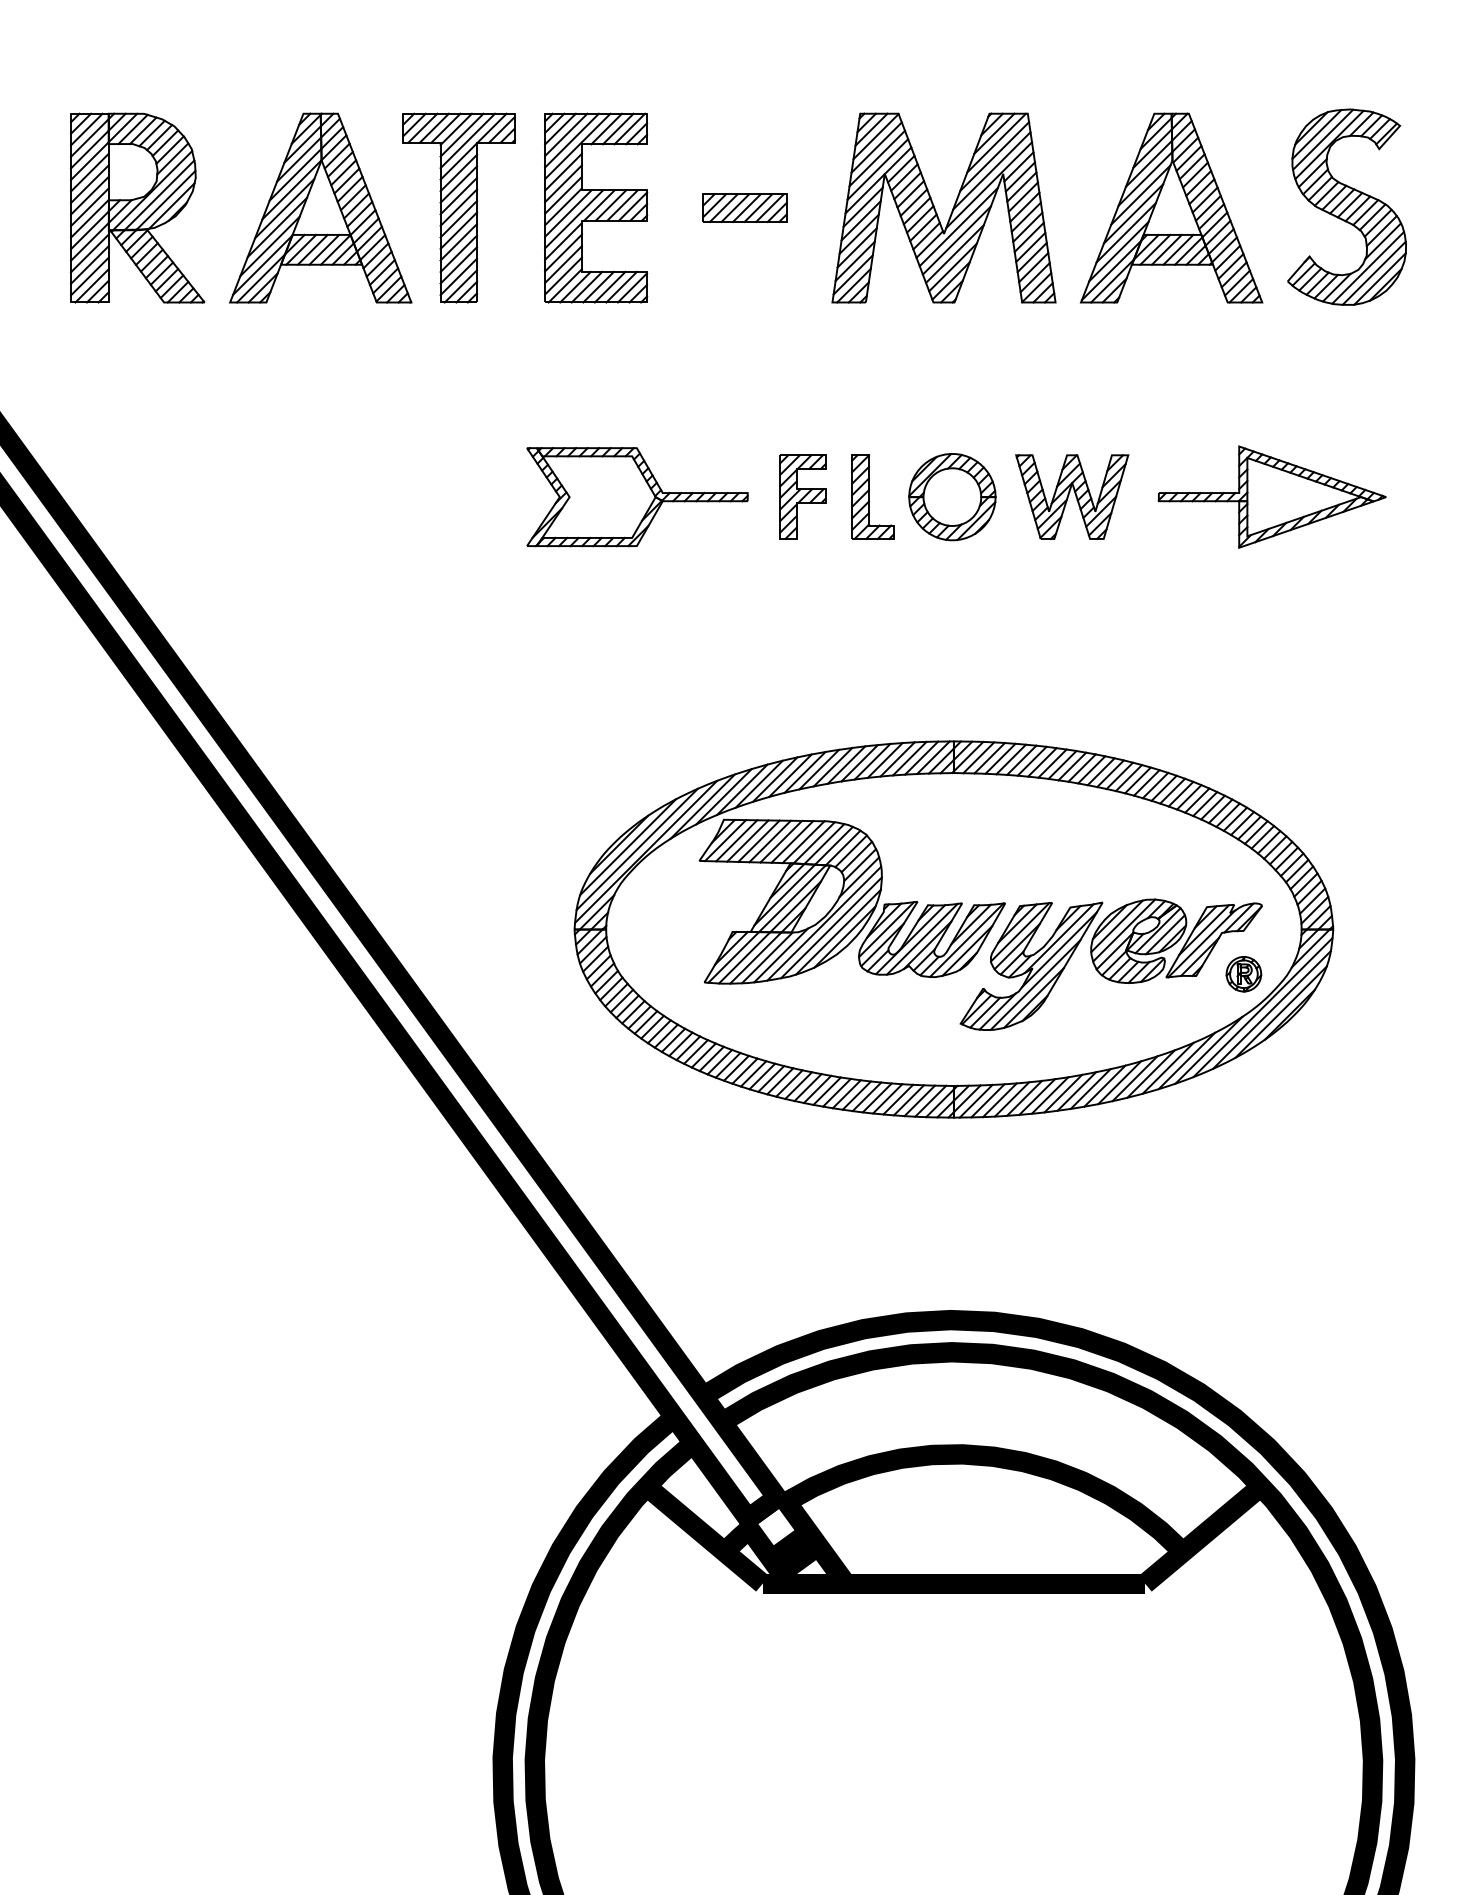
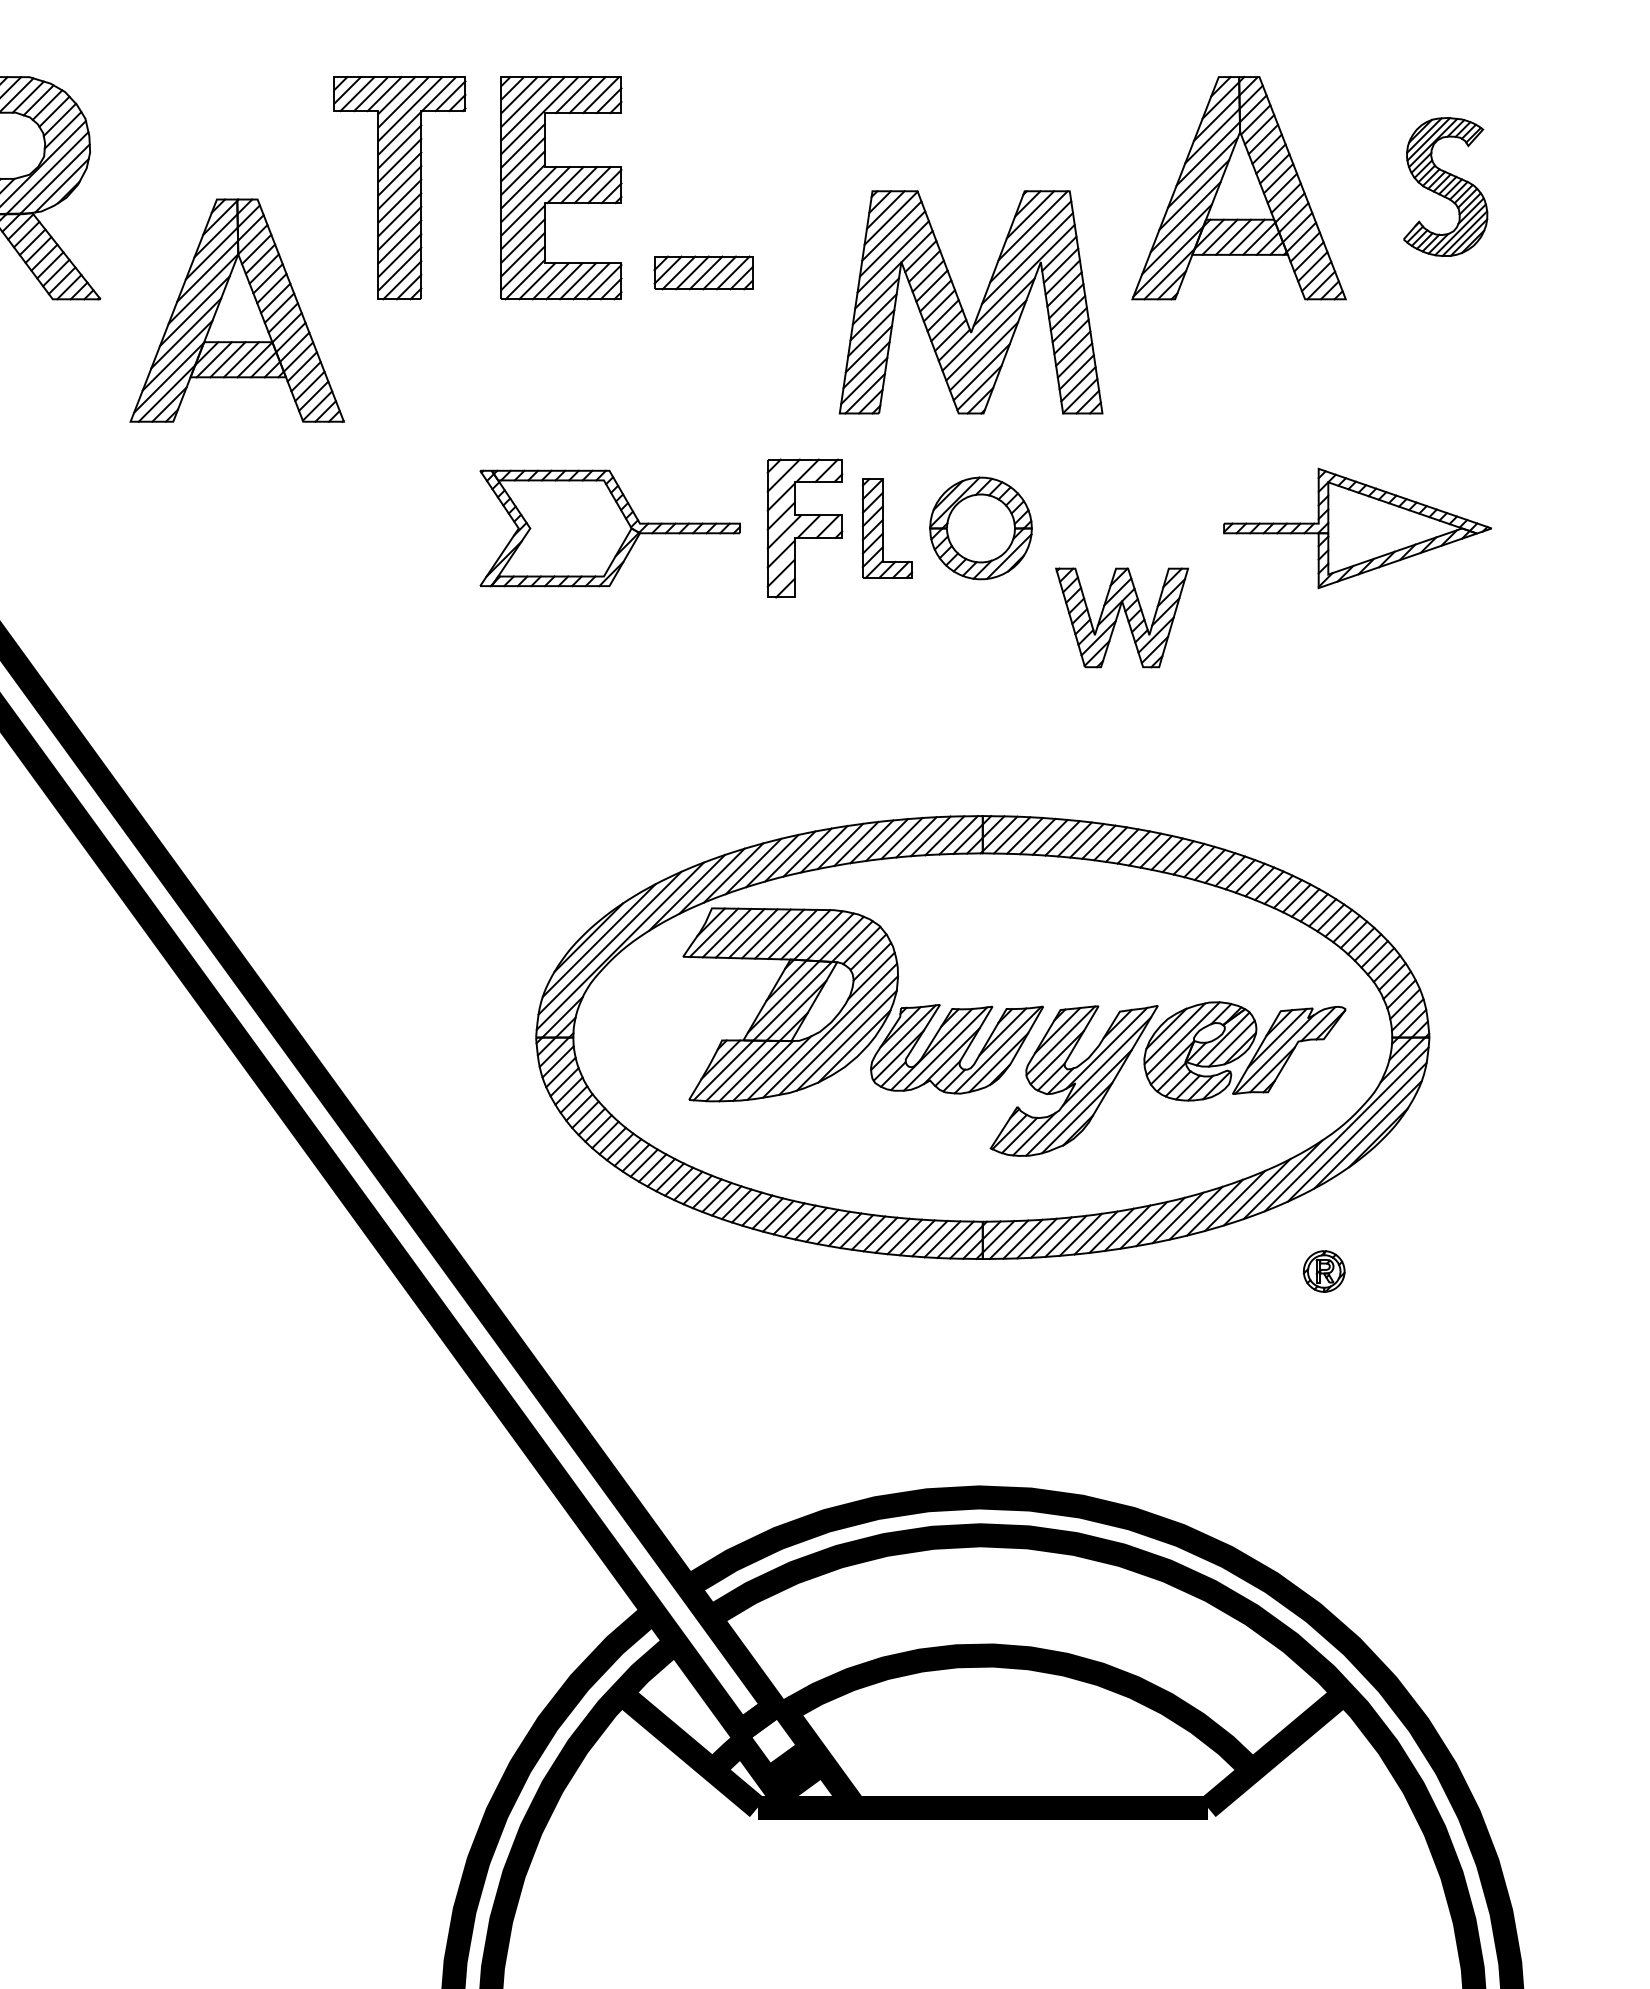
part: (1346, 206) -> (1445, 186), size x0.6
part: (320, 207) -> (237, 309), moved
part: (744, 208) -> (703, 273), moved
part: (936, 210) -> (962, 305), moved
part: (802, 496) -> (804, 527), size x1.4
part: (1072, 496) -> (1122, 617), moved
part: (1243, 974) -> (1323, 1271), moved

